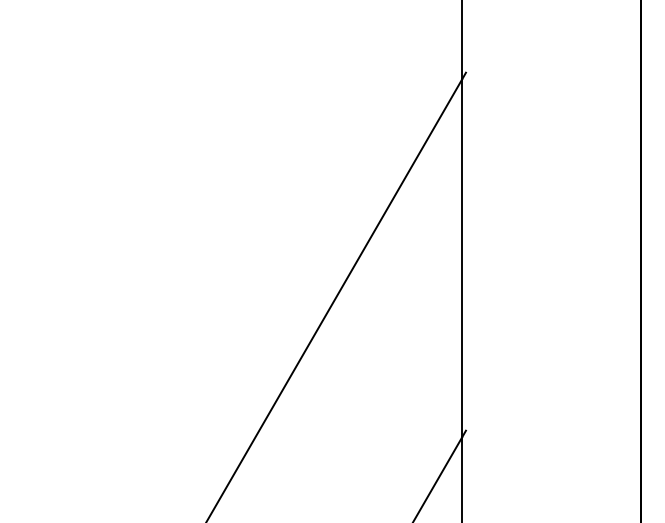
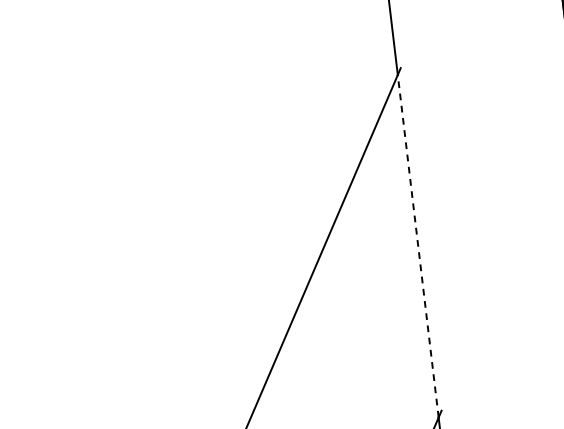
line: (462, 258) -> (418, 246), solid -> dashed

